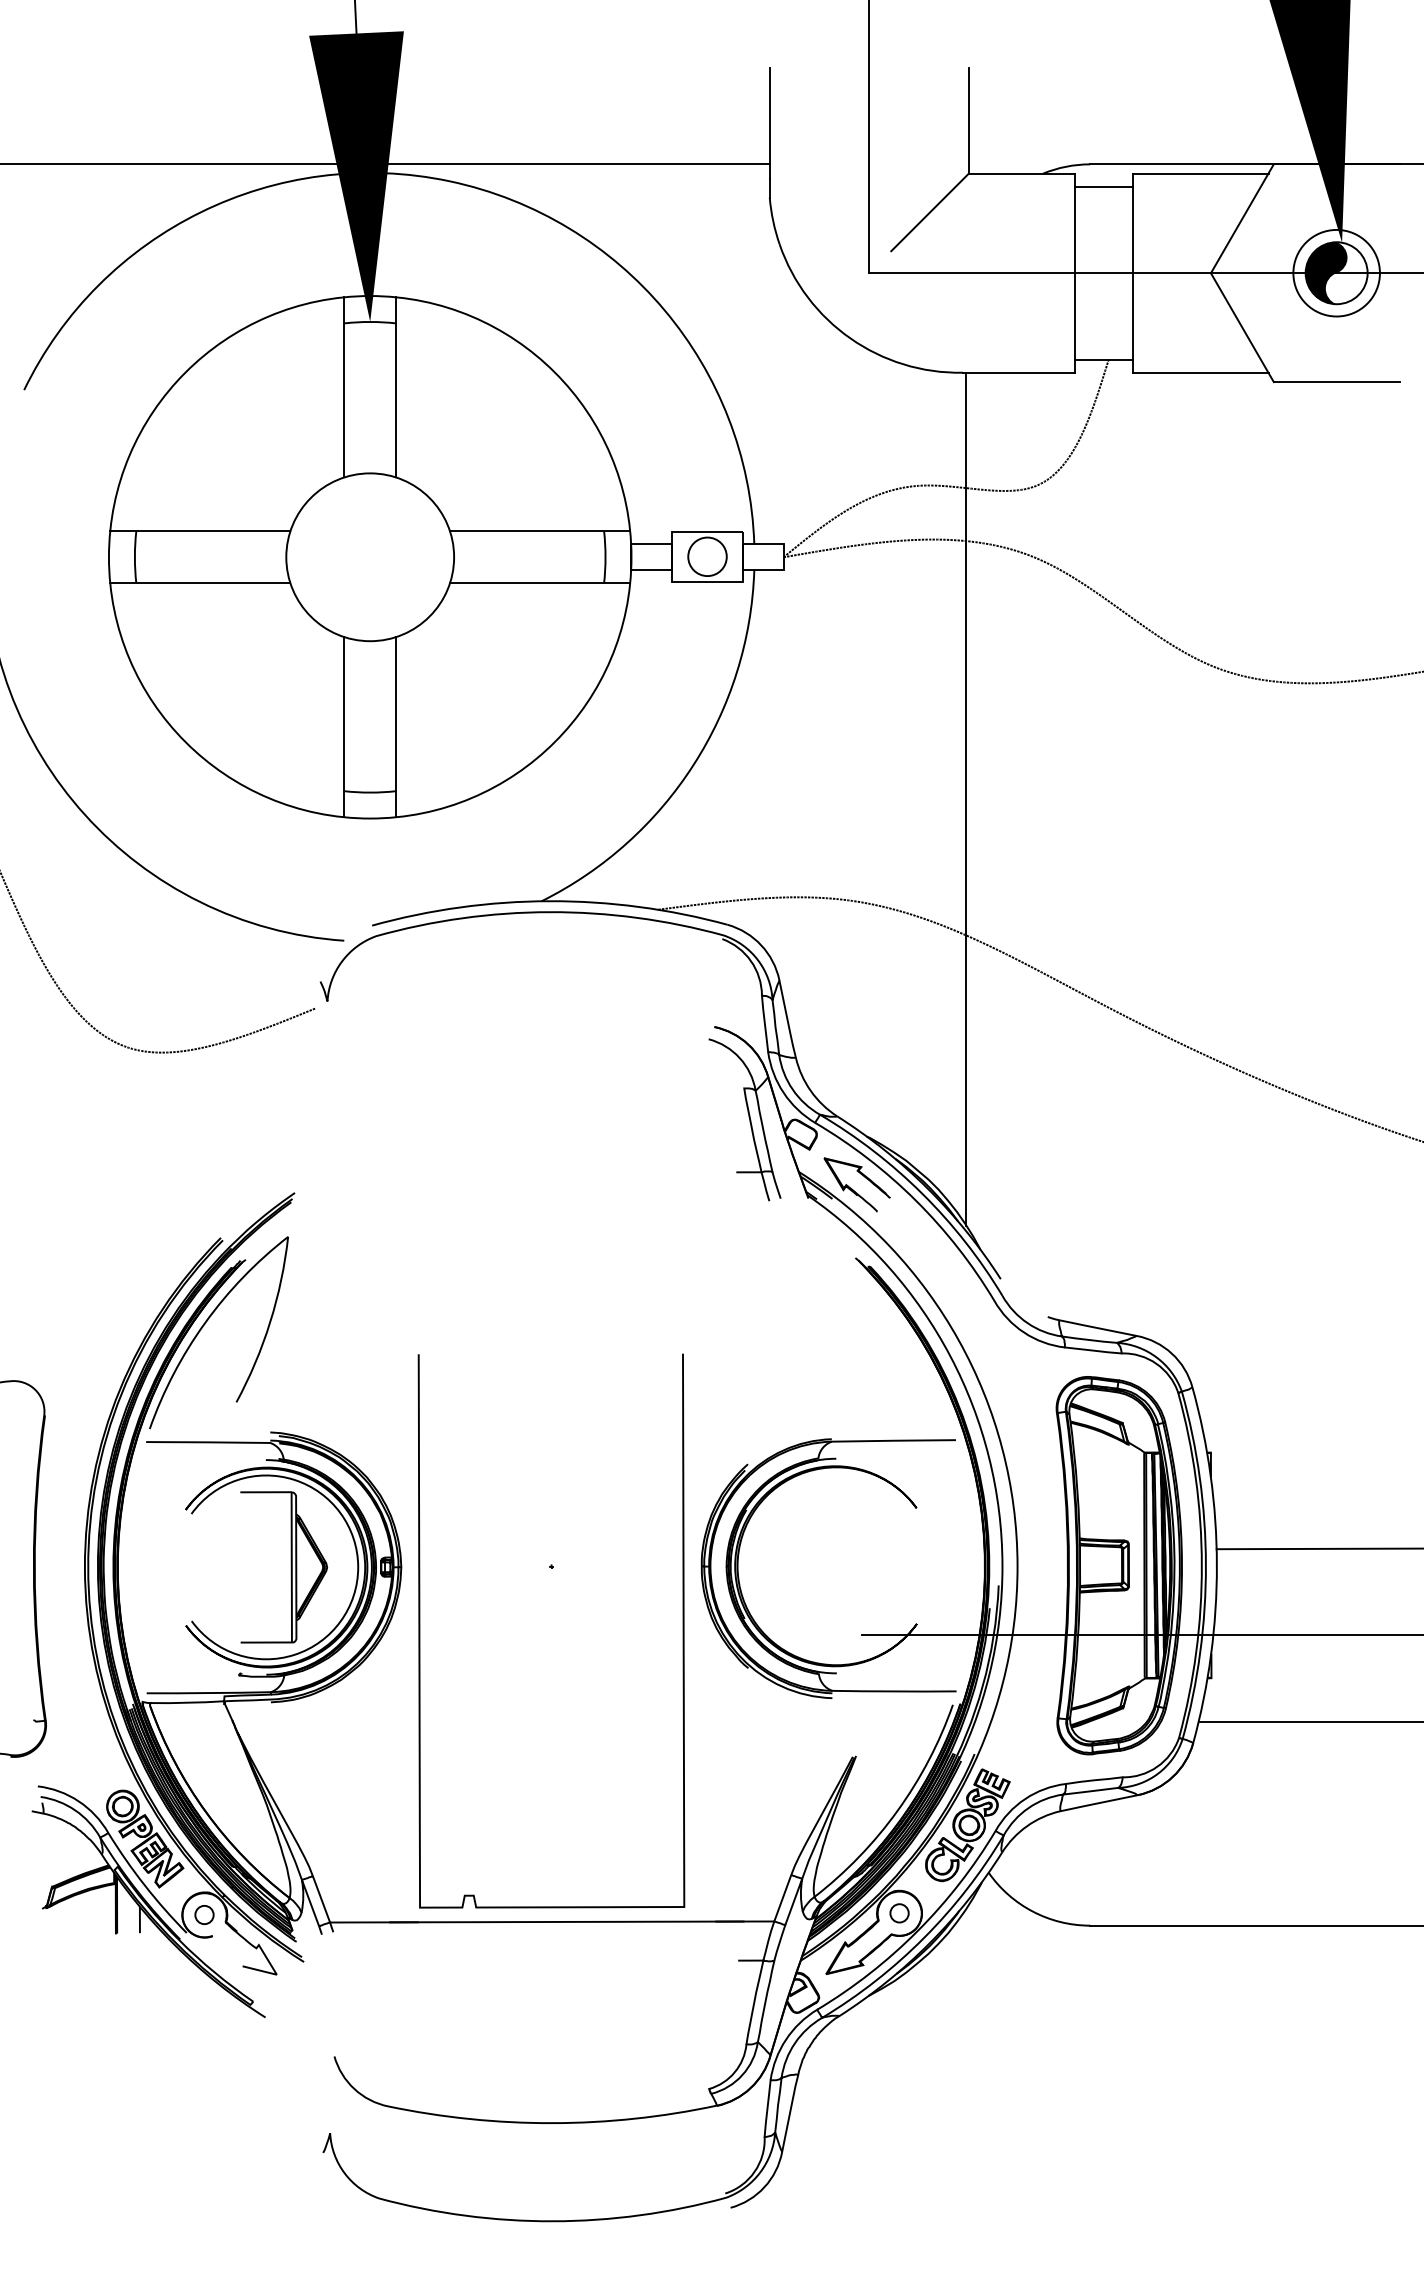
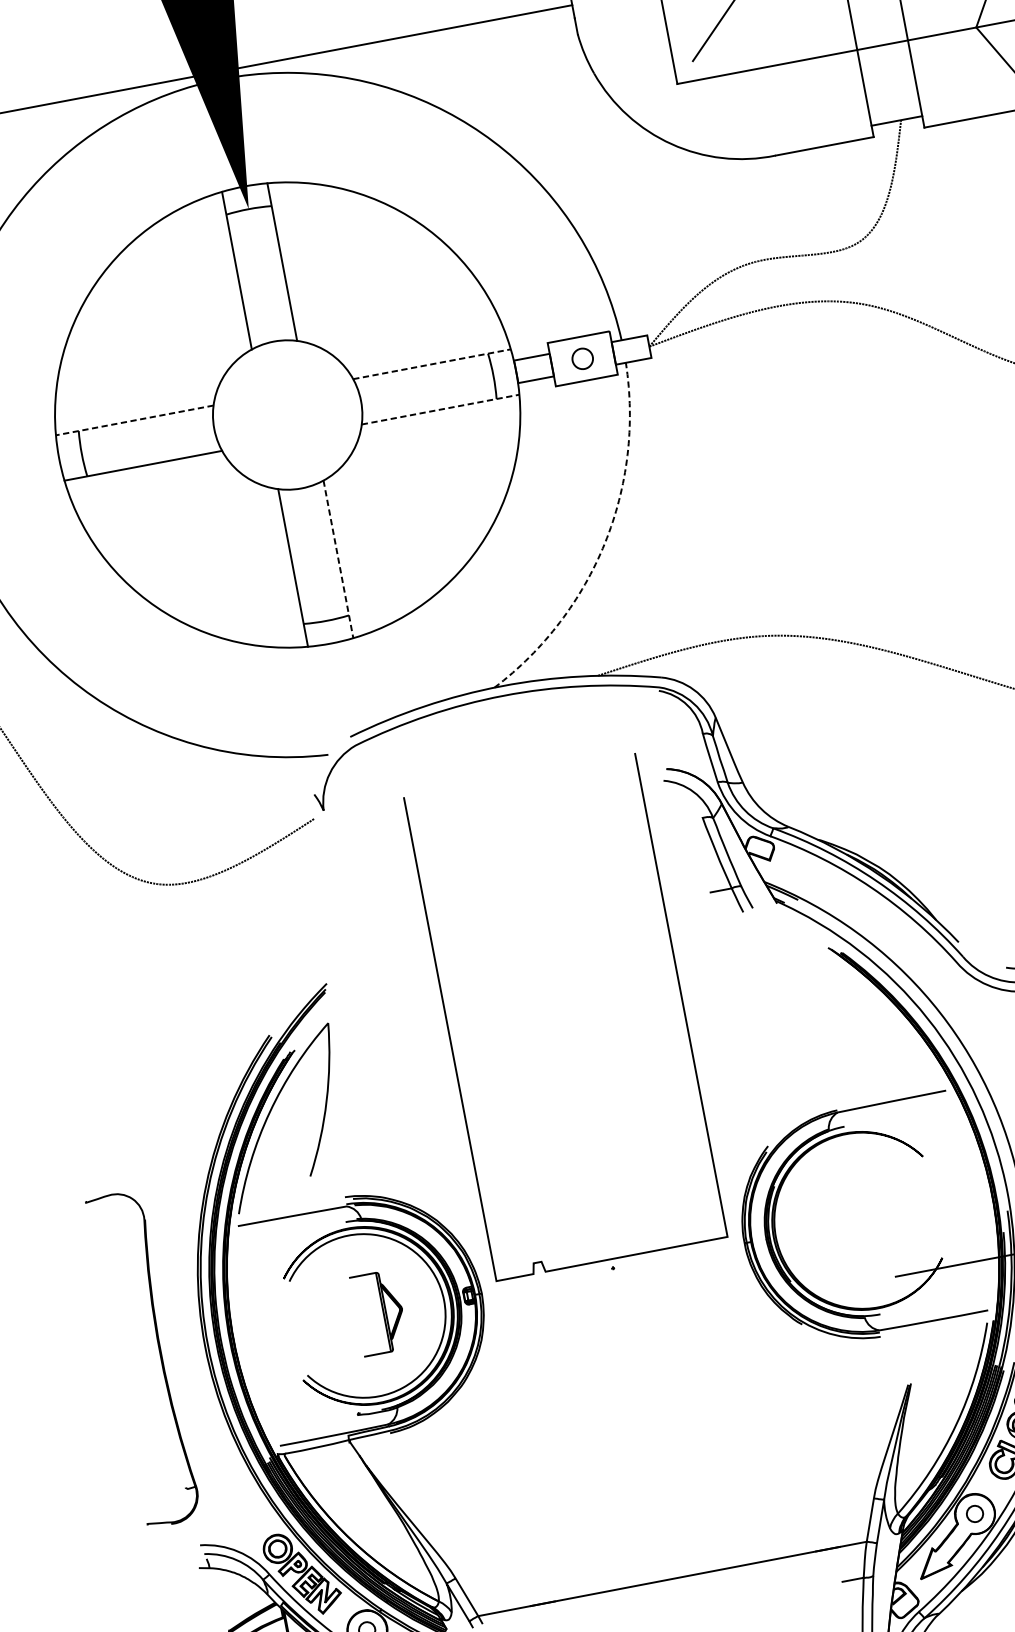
line: (199, 531) -> (134, 420), solid -> dashed
line: (540, 531) -> (432, 364), solid -> dashed
circle: (707, 556) -> (582, 358), size x0.6
line: (540, 583) -> (441, 409), solid -> dashed
line: (396, 727) -> (338, 559), solid -> dashed
arc: (693, 765) -> (604, 543), solid -> dashed
line: (966, 798) -> (849, 527), removed
part: (856, 1184) -> (816, 883), removed
part: (284, 1567) -> (379, 1313), size x0.6
curve: (420, 1630) -> (451, 1038), moved

